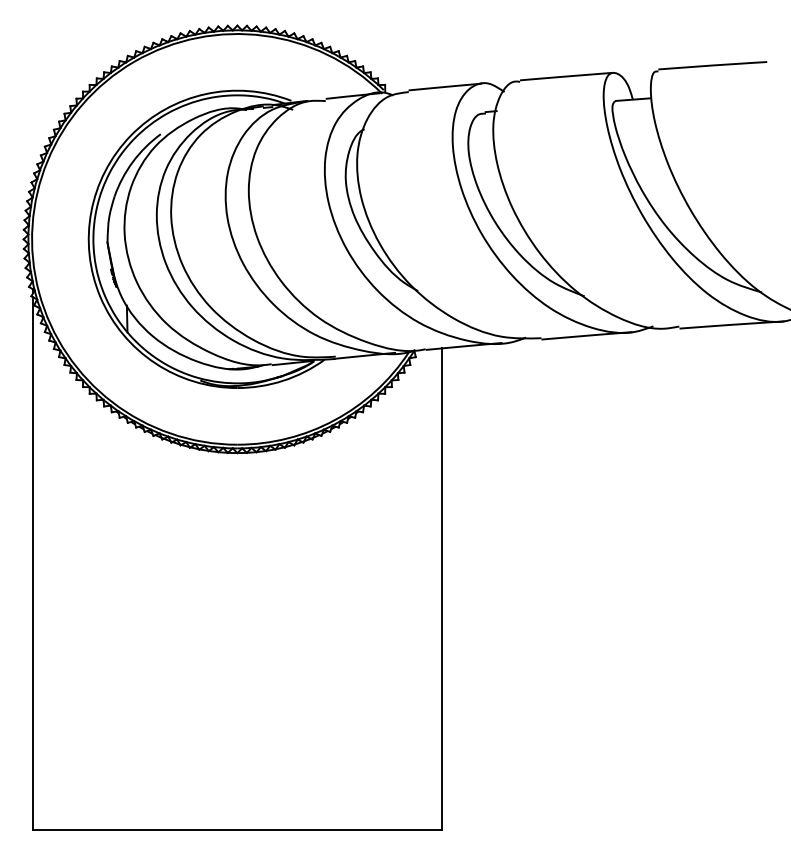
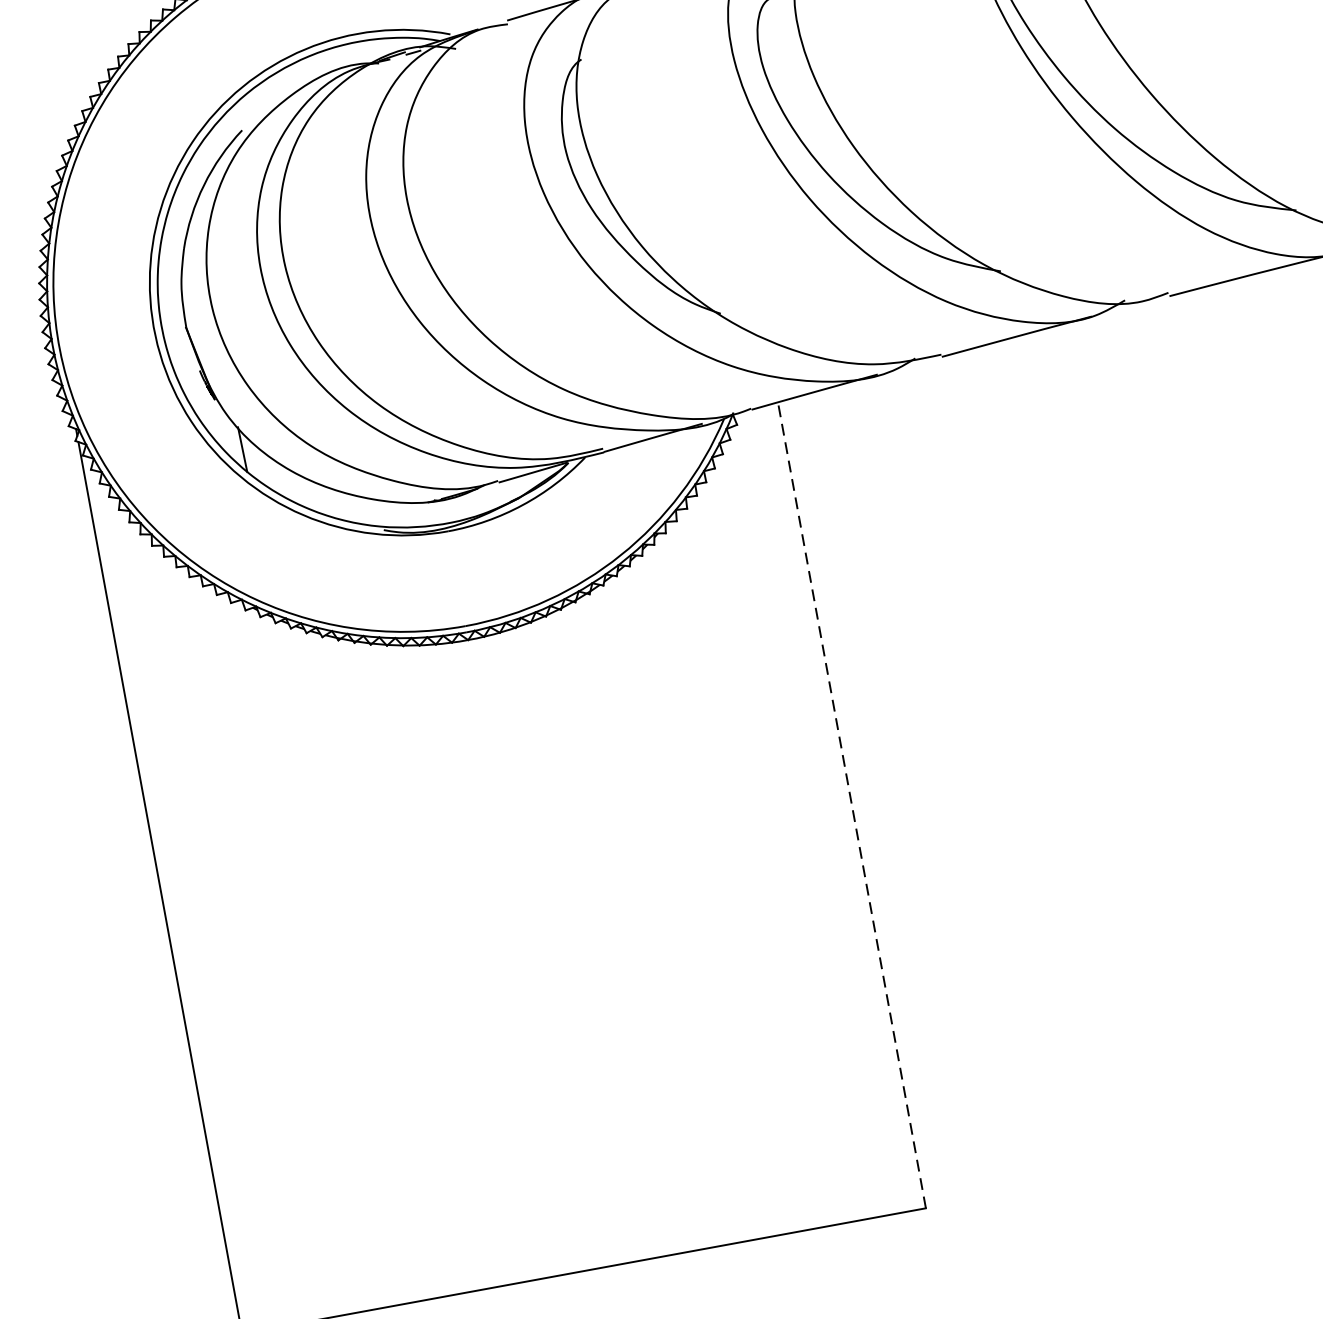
line: (441, 589) -> (851, 805), solid -> dashed

